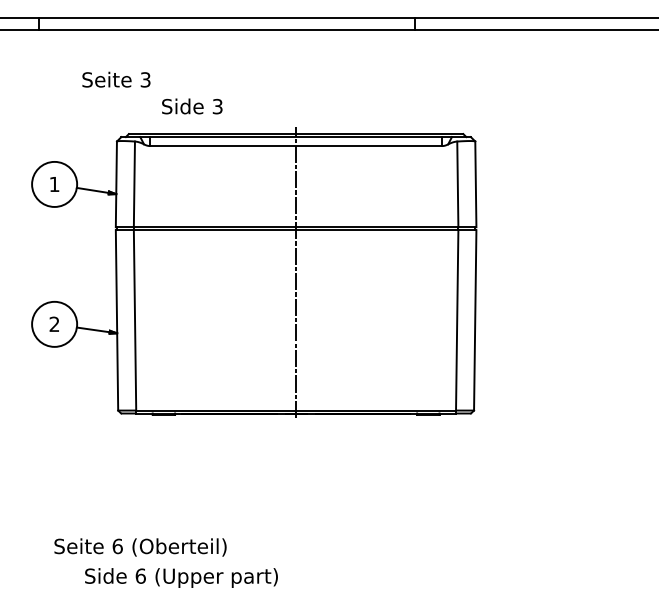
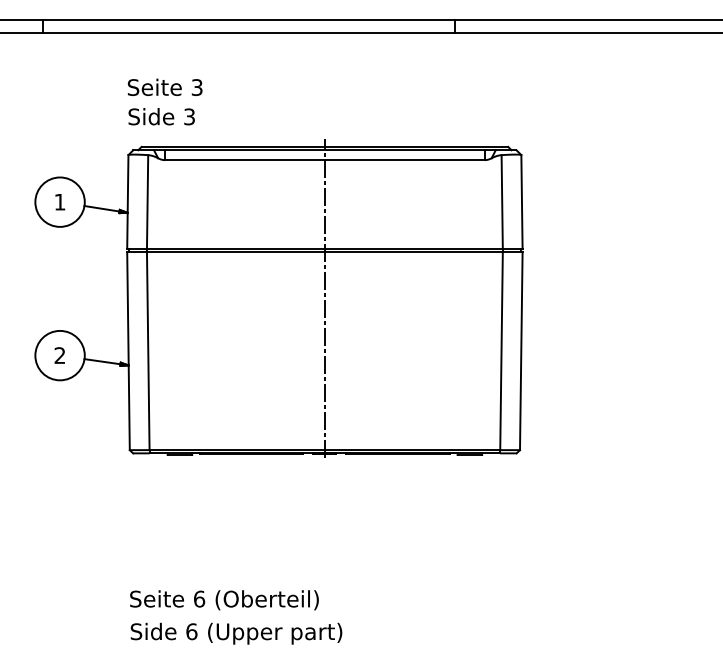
text: (116, 79) -> (165, 87), moved
text: (192, 106) -> (161, 116), moved
text: (140, 547) -> (224, 600), moved
text: (181, 577) -> (236, 633), moved

